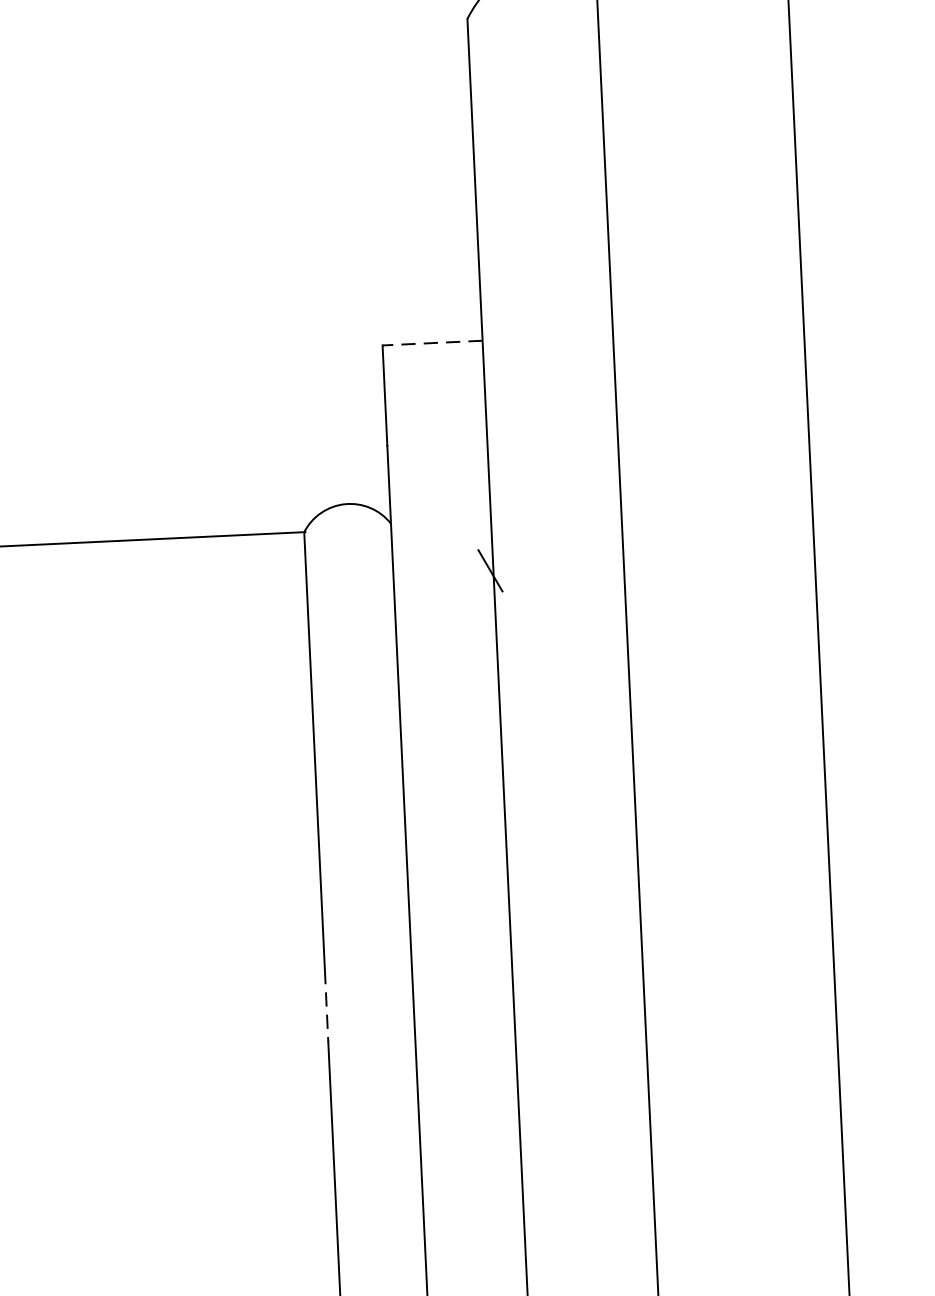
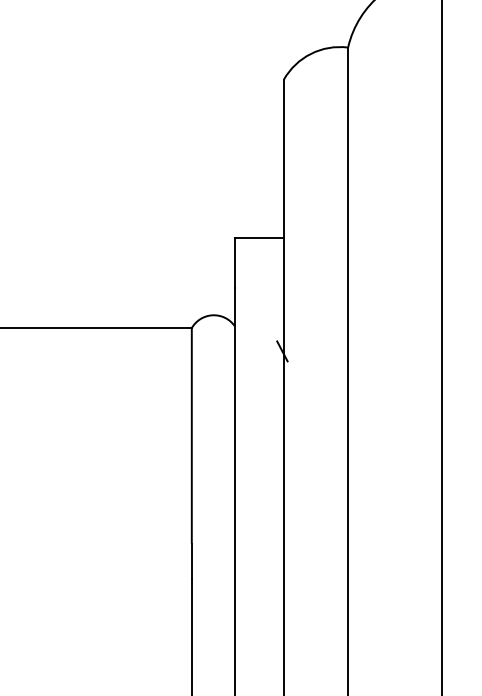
line: (433, 343) -> (259, 238), dashed -> solid
line: (325, 1006) -> (191, 561), dashed -> solid

